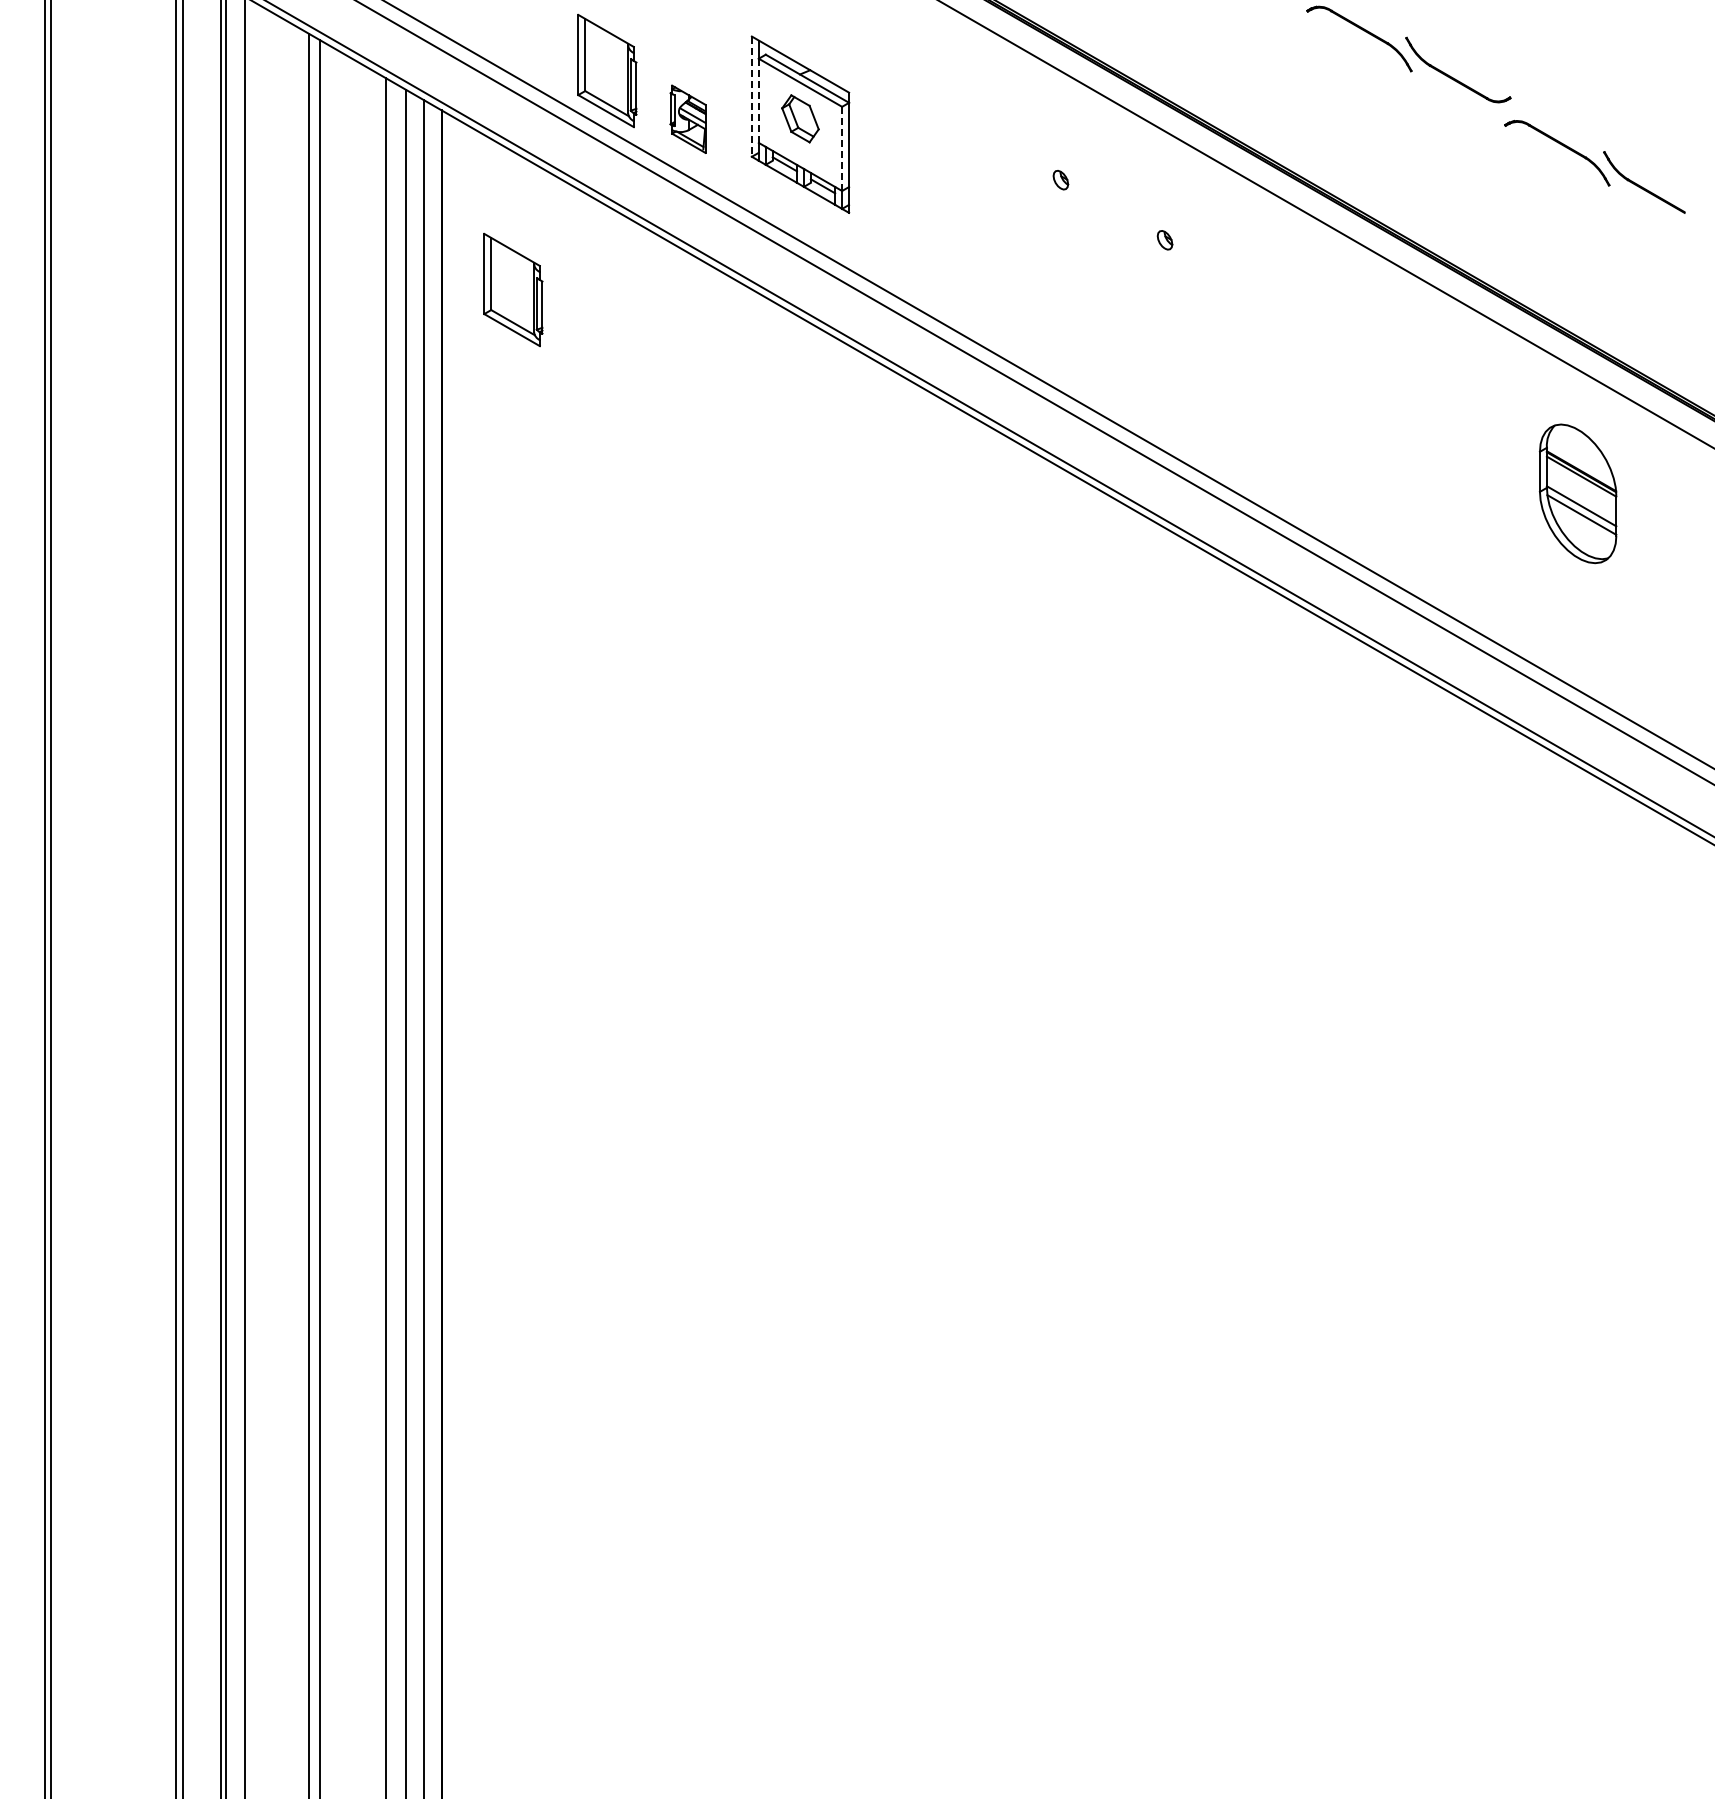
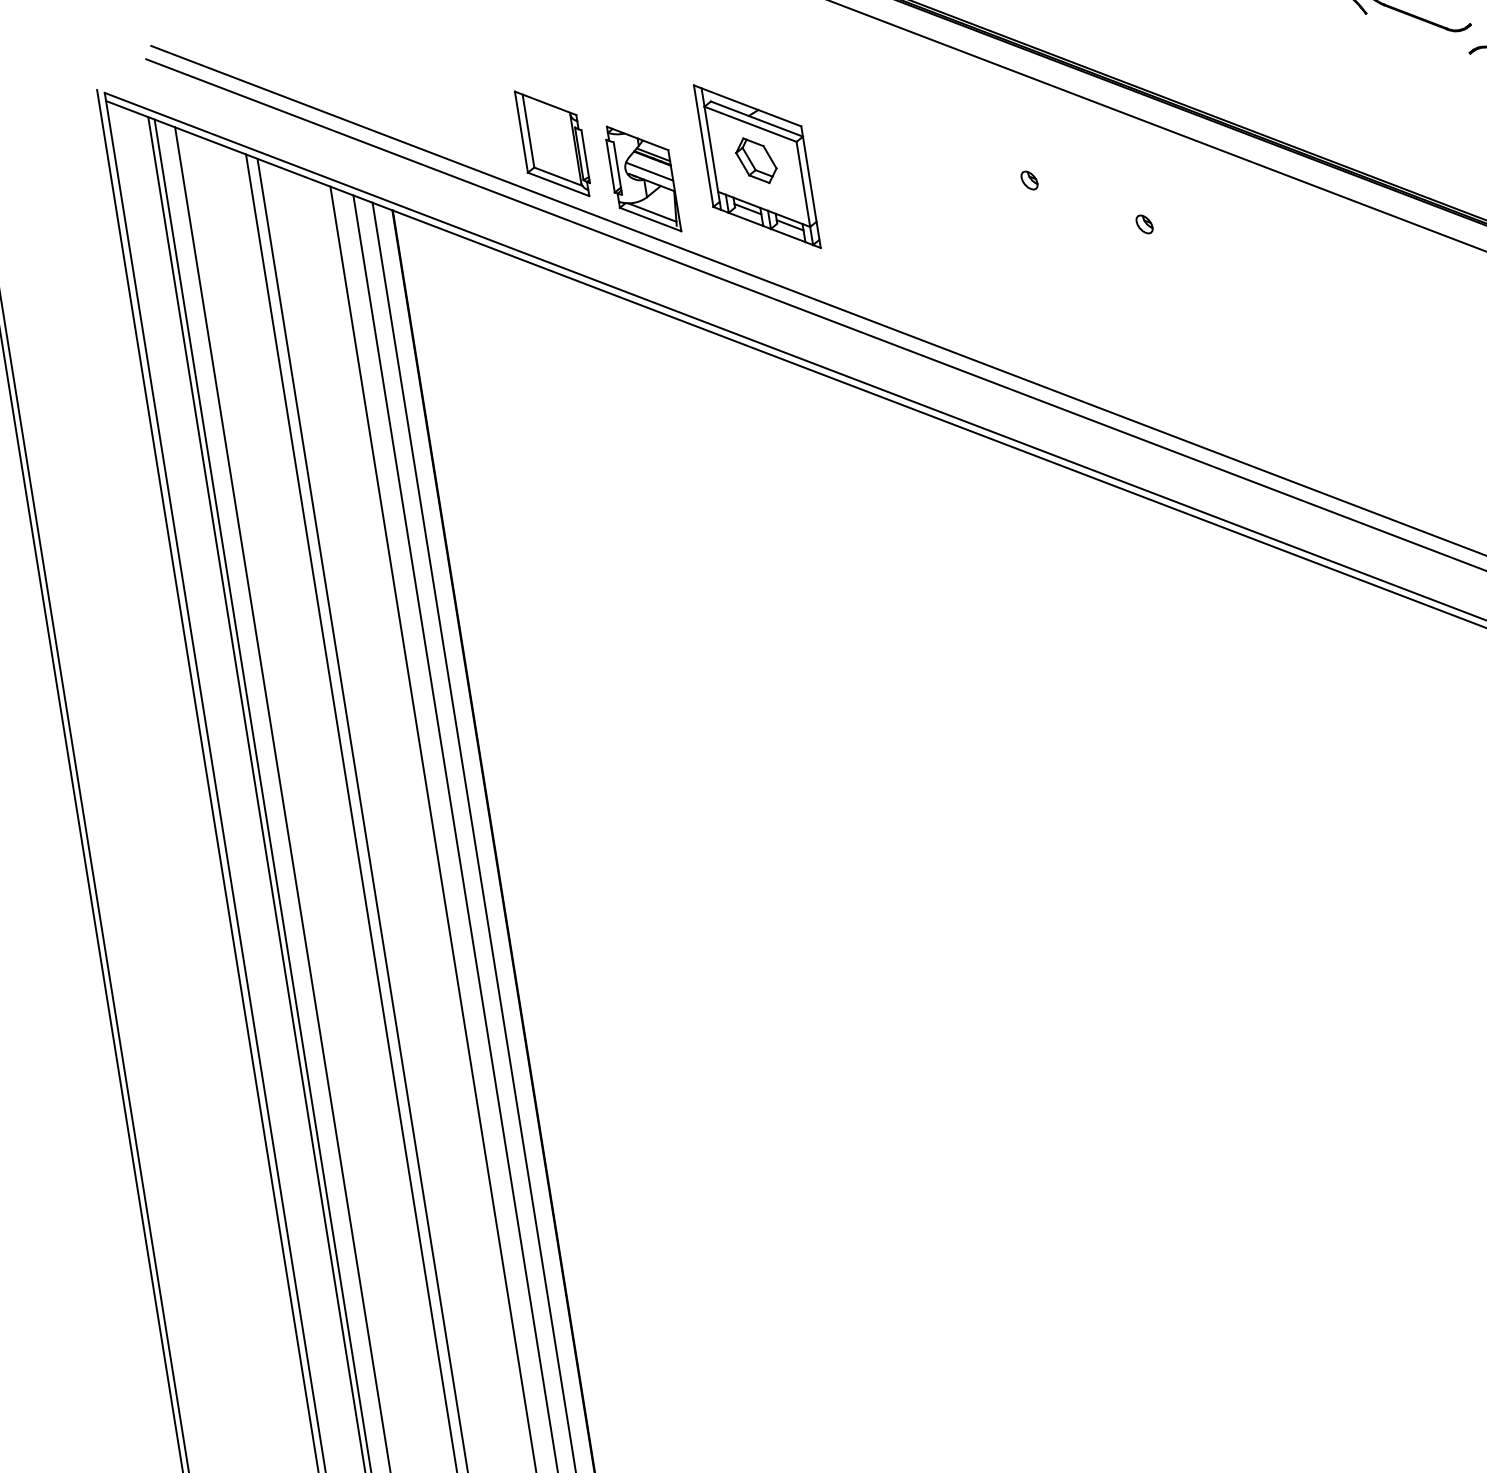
line: (751, 97) -> (703, 147), dashed -> solid
line: (758, 101) -> (711, 150), dashed -> solid
part: (687, 119) -> (642, 179), size x1.67
line: (842, 148) -> (803, 183), dashed -> solid
part: (513, 289) -> (493, 379), removed

